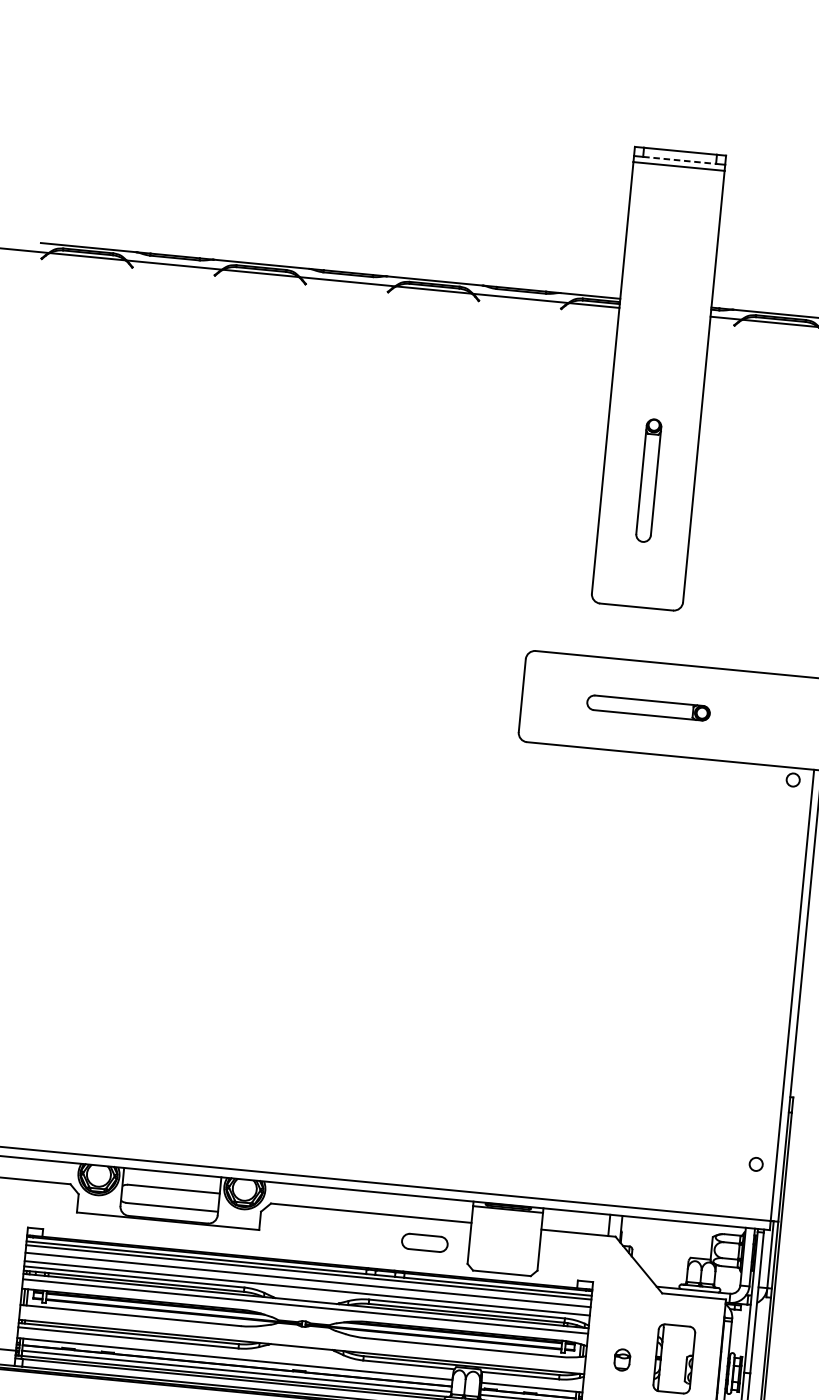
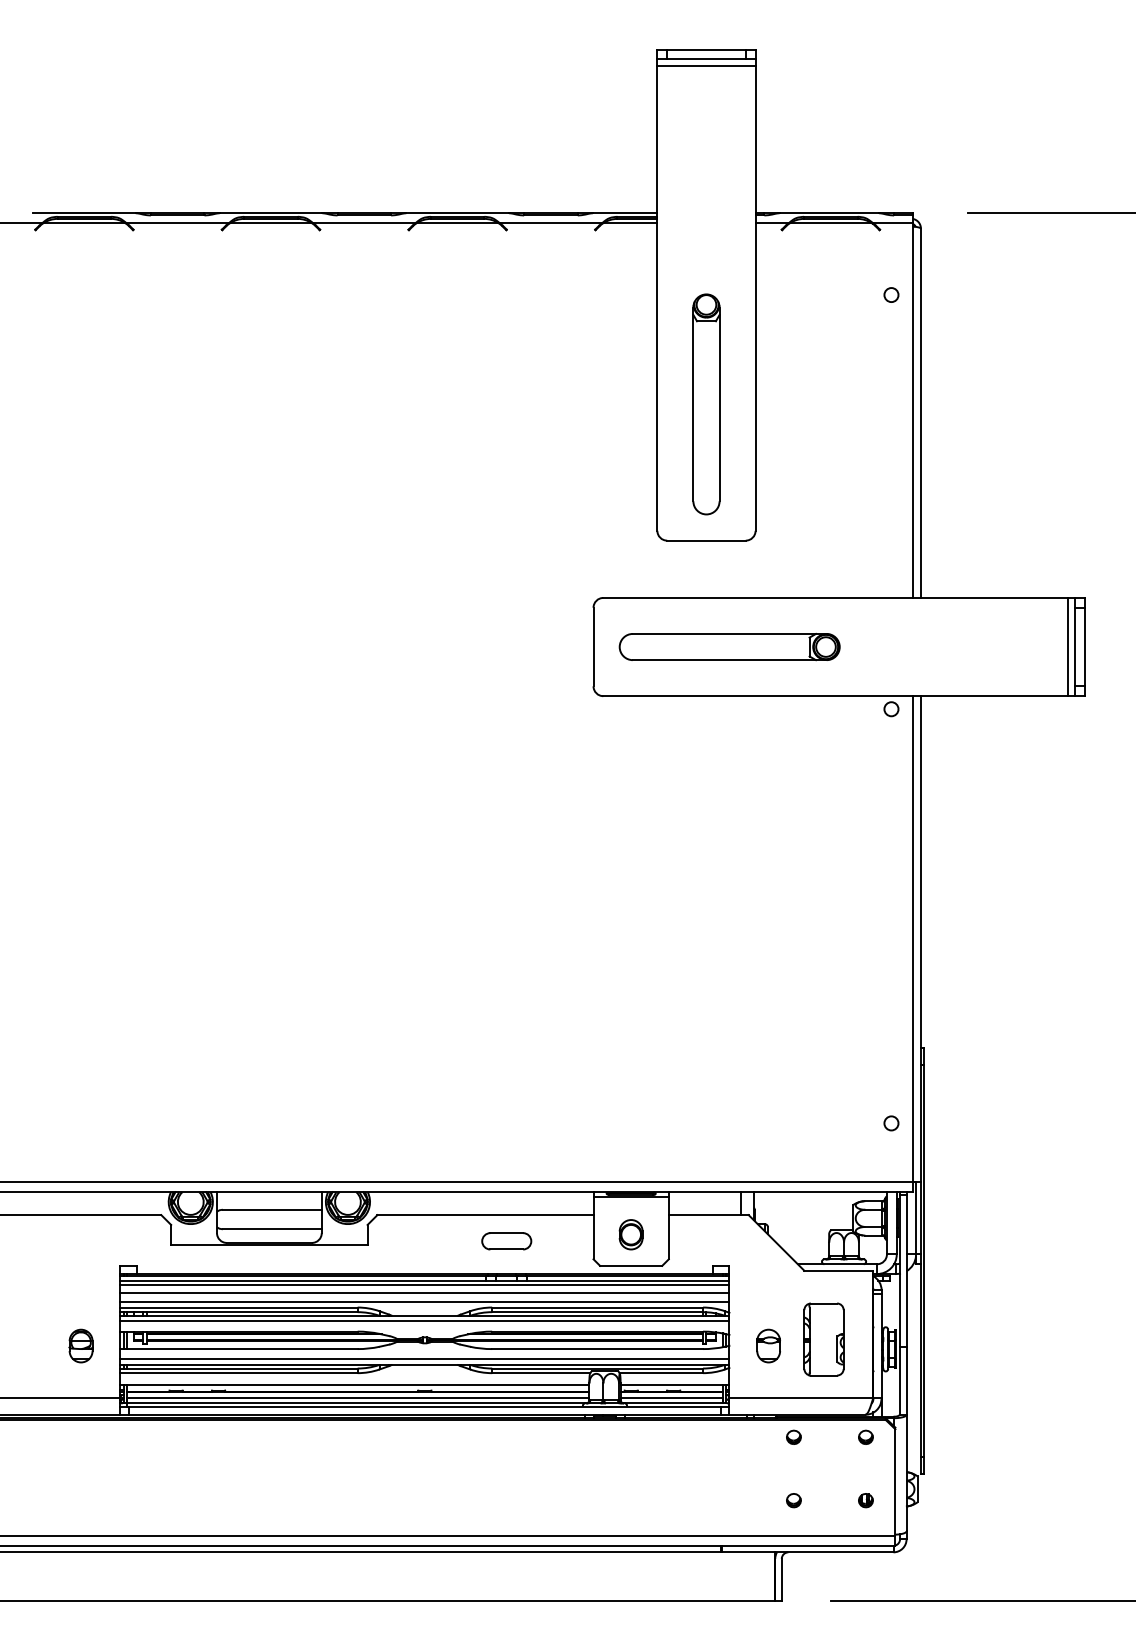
line: (679, 160) -> (706, 59), dashed -> solid
part: (648, 480) -> (706, 404), size x1.67
part: (648, 708) -> (729, 647), size x1.67
part: (424, 1243) -> (506, 1241), moved
part: (504, 1244) -> (630, 1234), added
line: (301, 1341) -> (424, 1359), added
part: (622, 1359) -> (768, 1345), size x1.43

